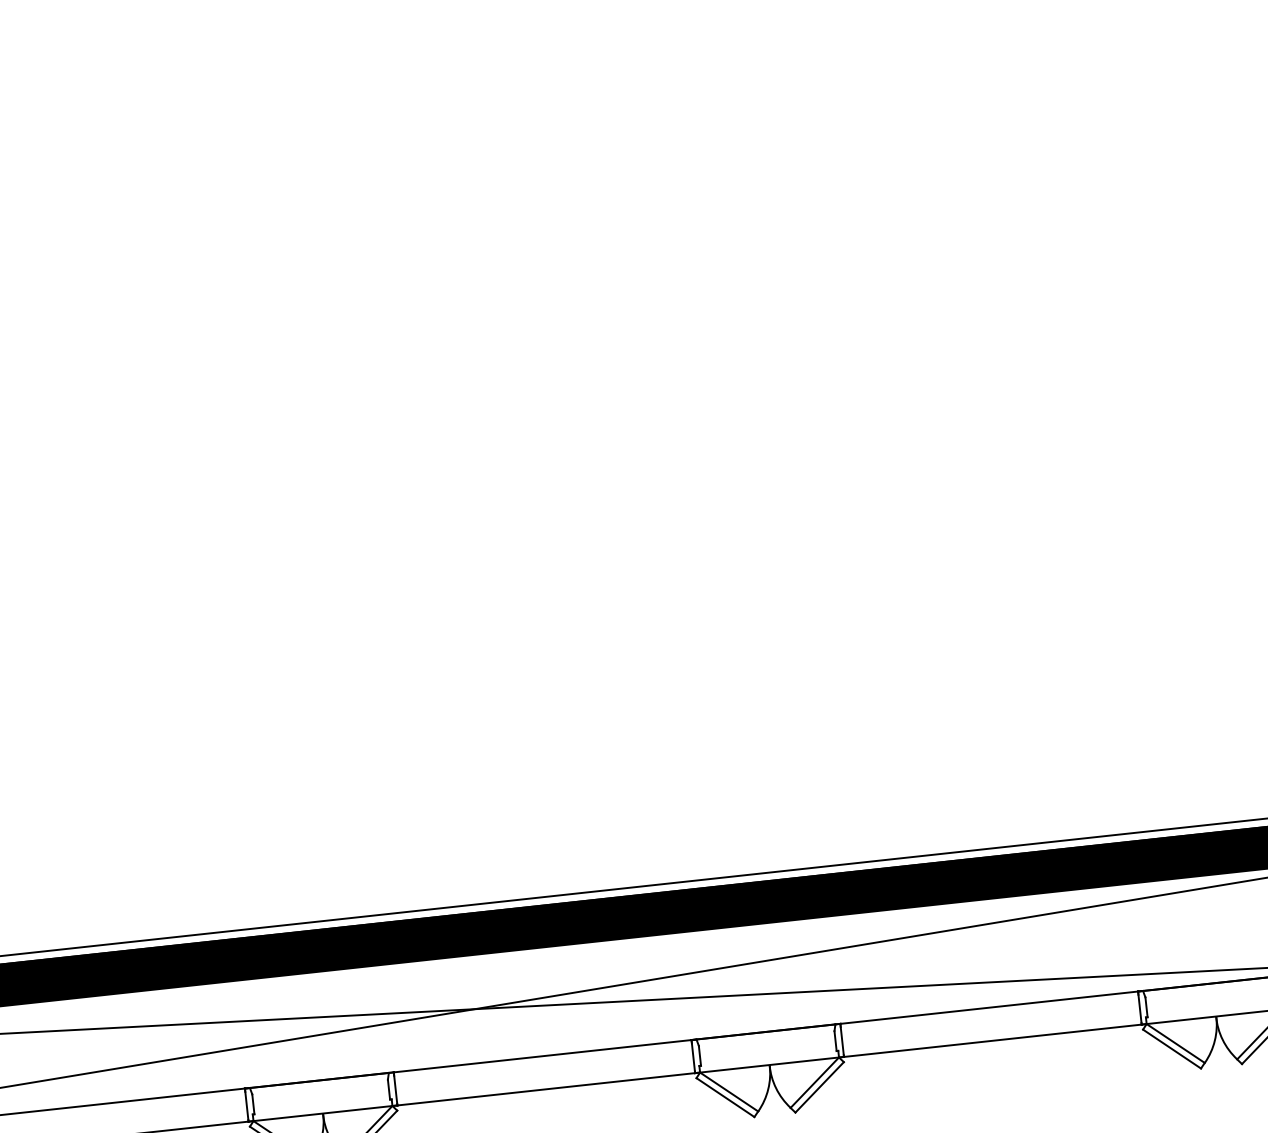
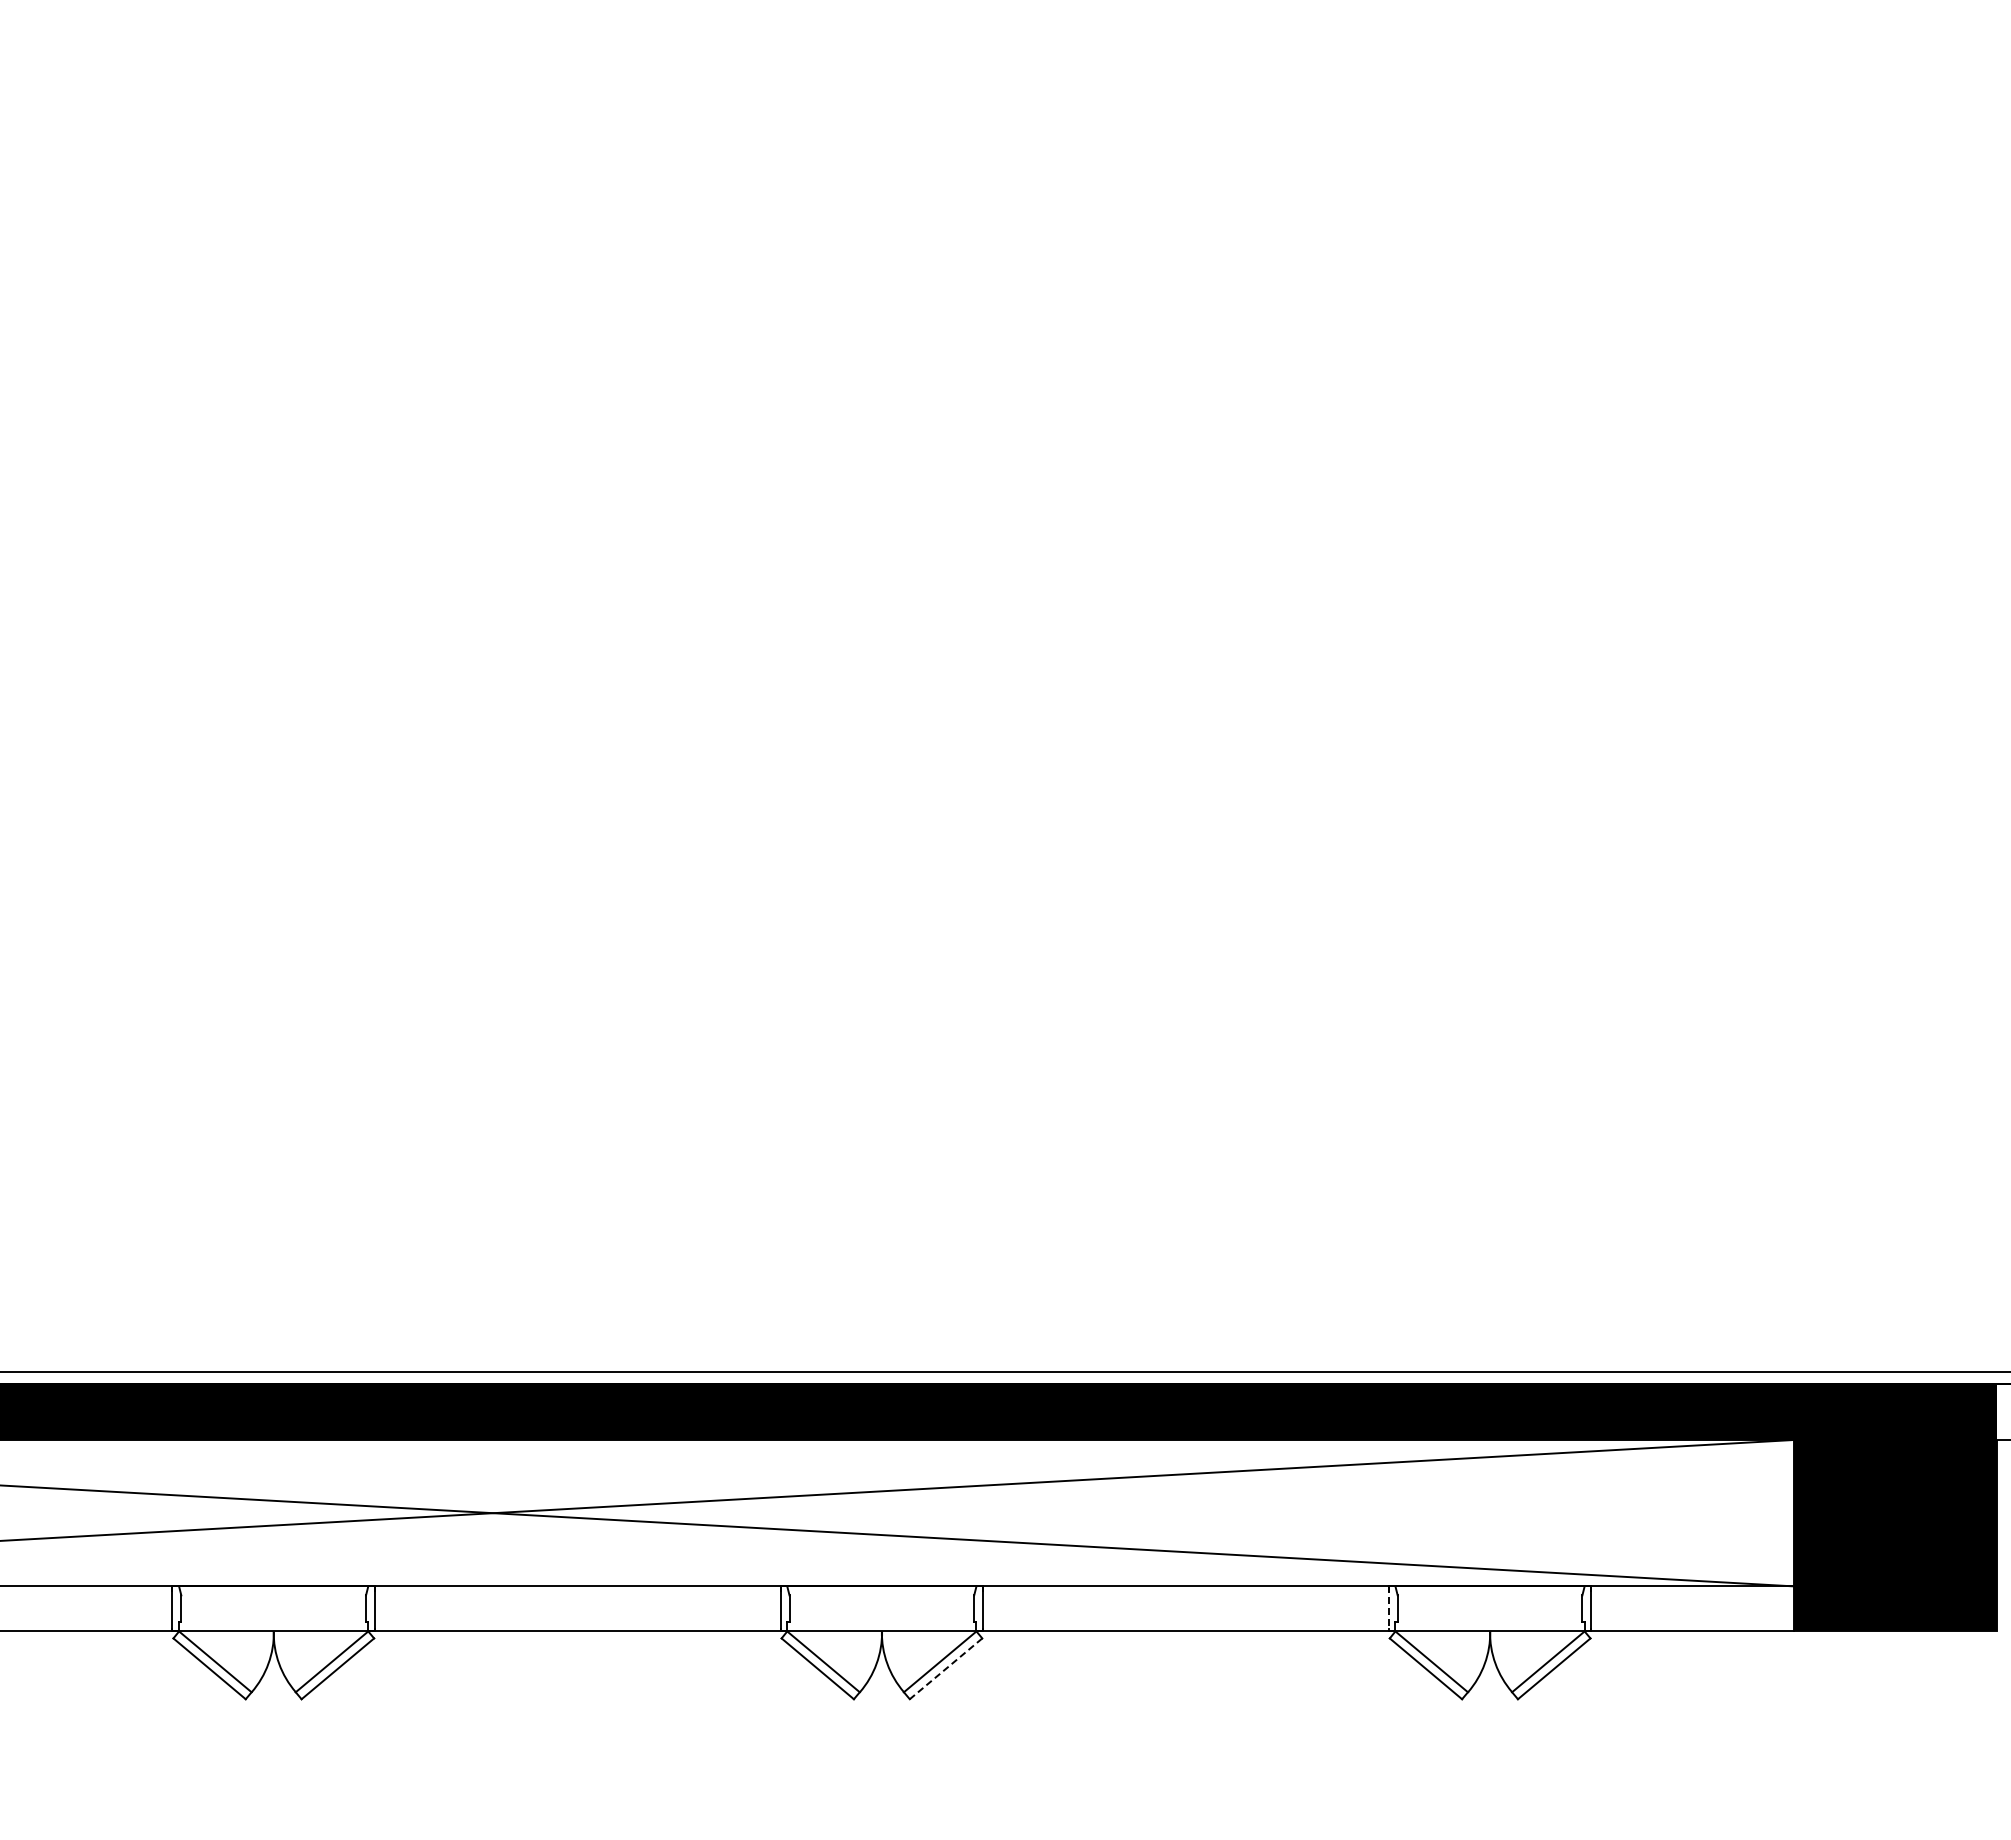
line: (1139, 1007) -> (1388, 1608), solid -> dashed
line: (819, 1087) -> (945, 1669), solid -> dashed

